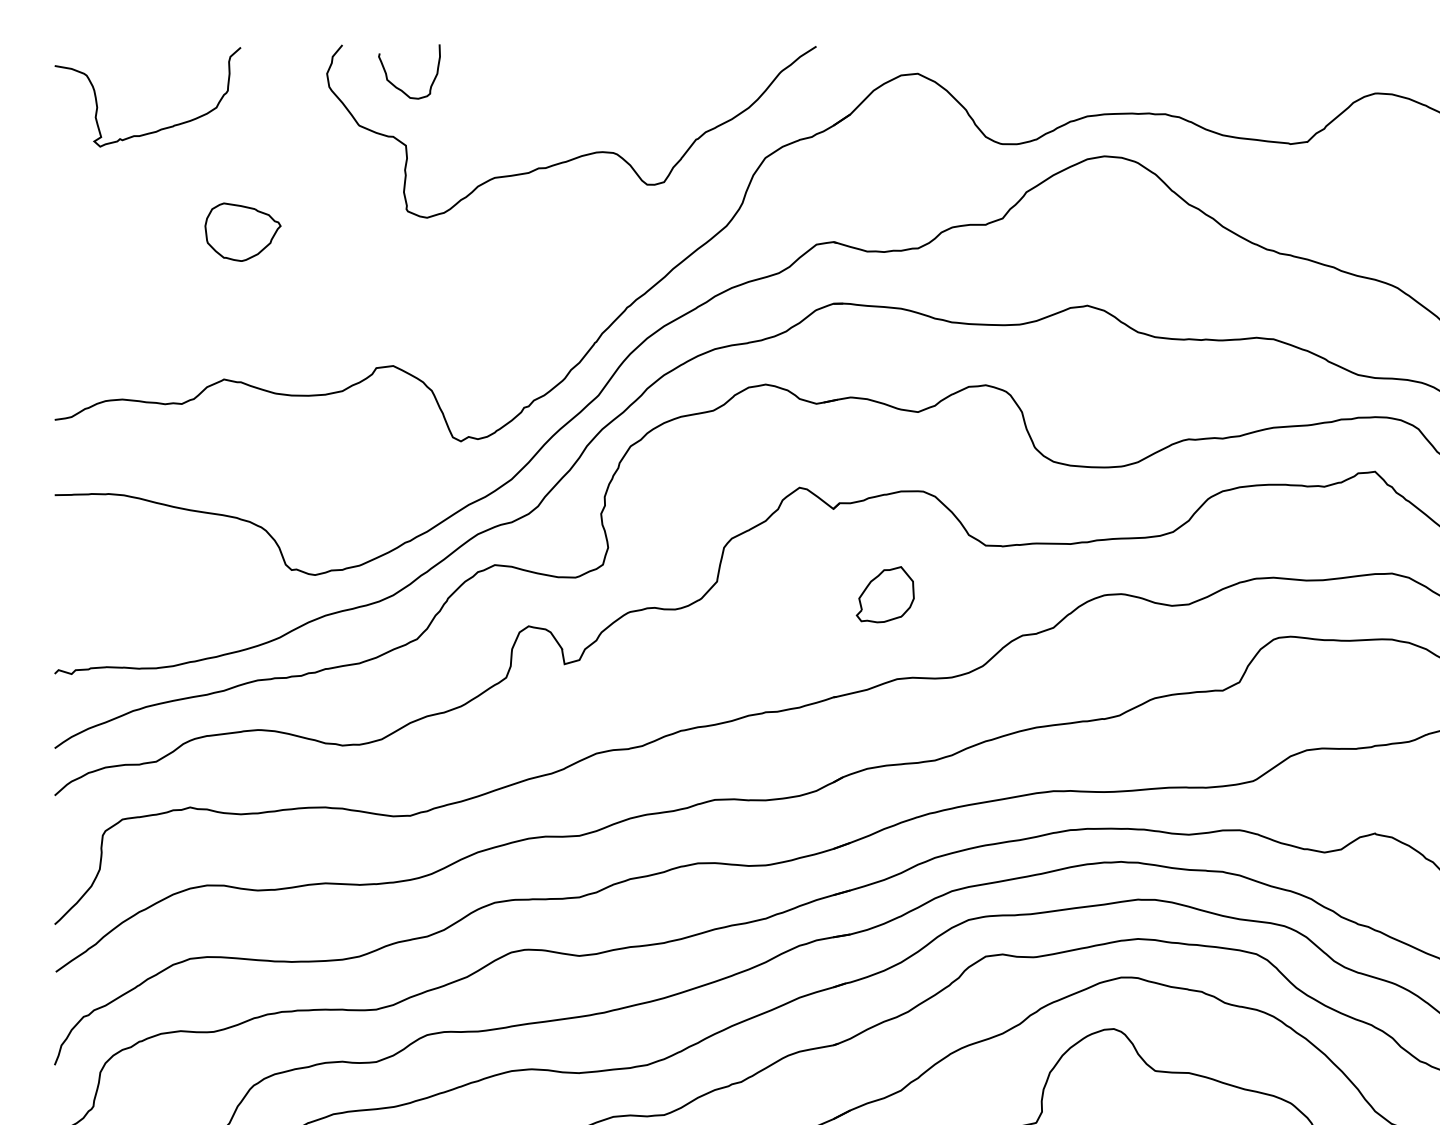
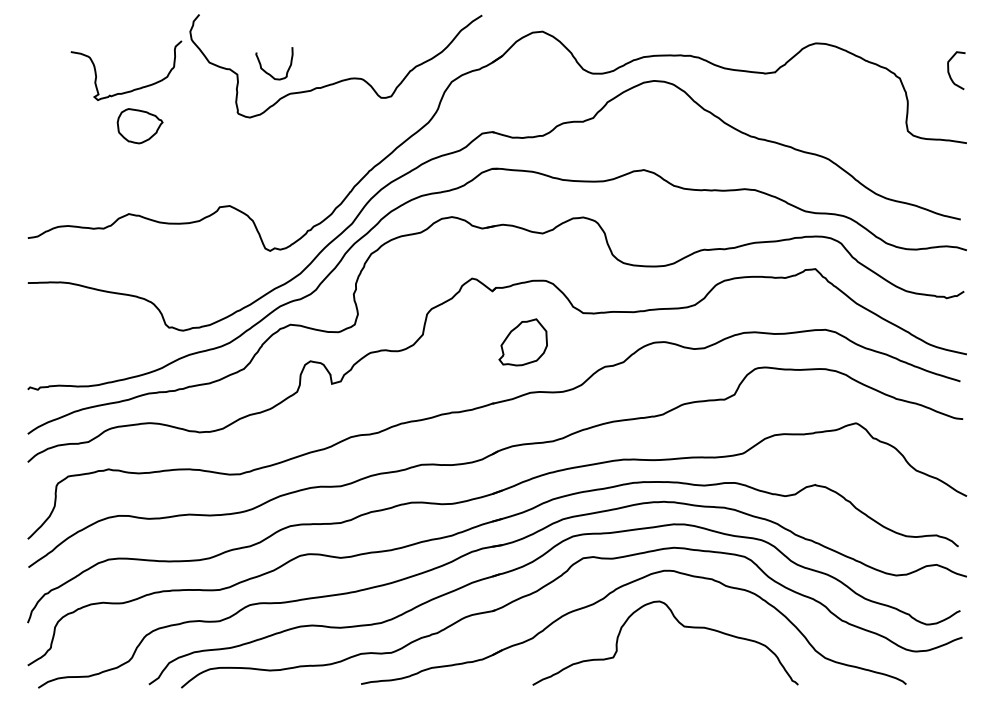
curve: (399, 86) -> (268, 72), moved
curve: (158, 128) -> (132, 89), moved
part: (885, 594) -> (523, 342), size x1.4

